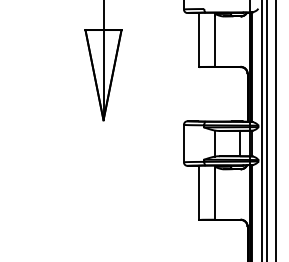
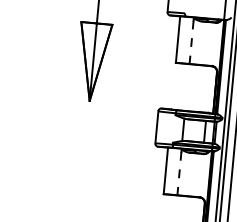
line: (214, 42) -> (191, 42), solid -> dashed
line: (214, 195) -> (178, 174), solid -> dashed

